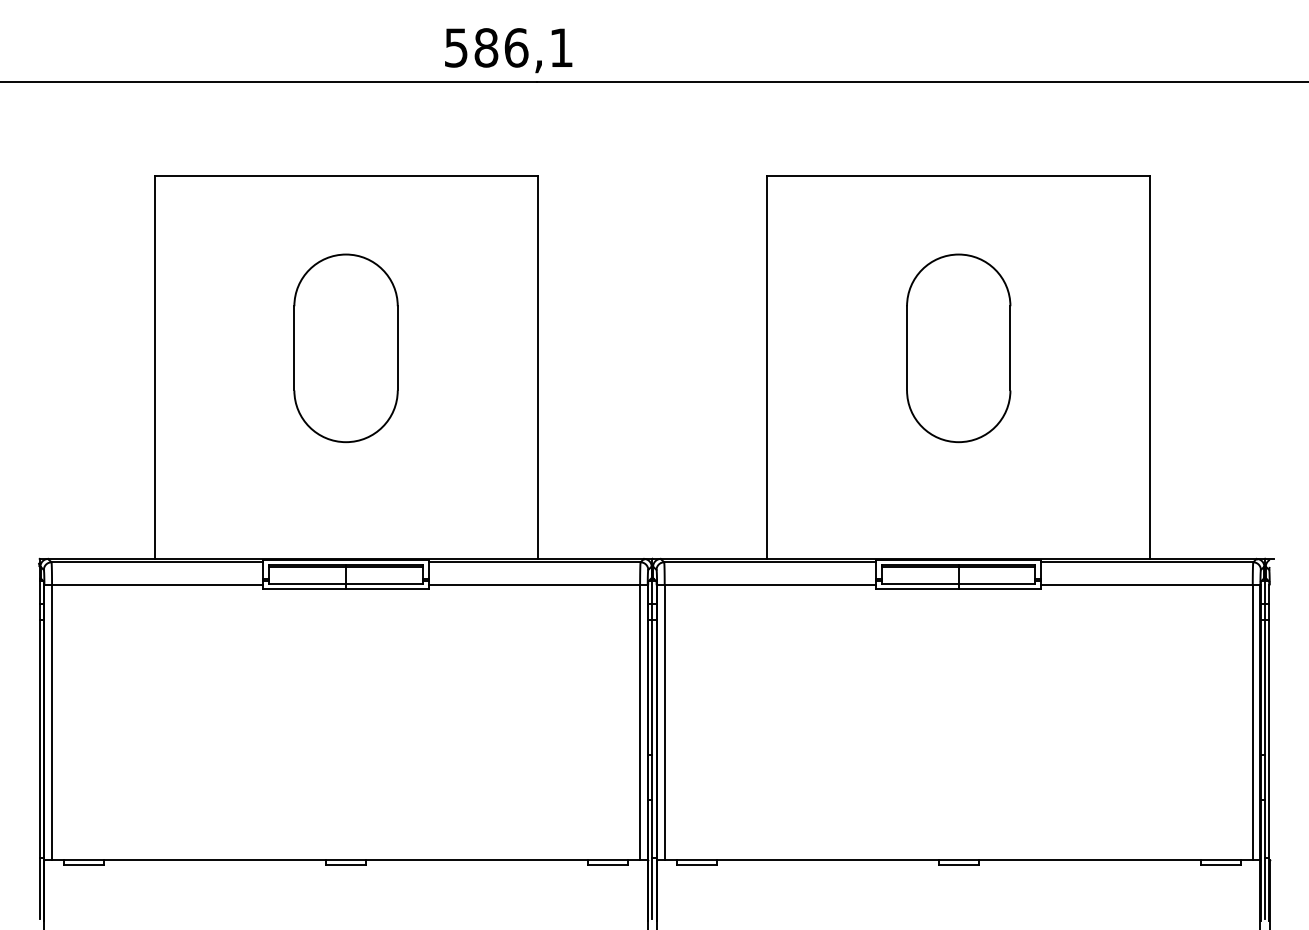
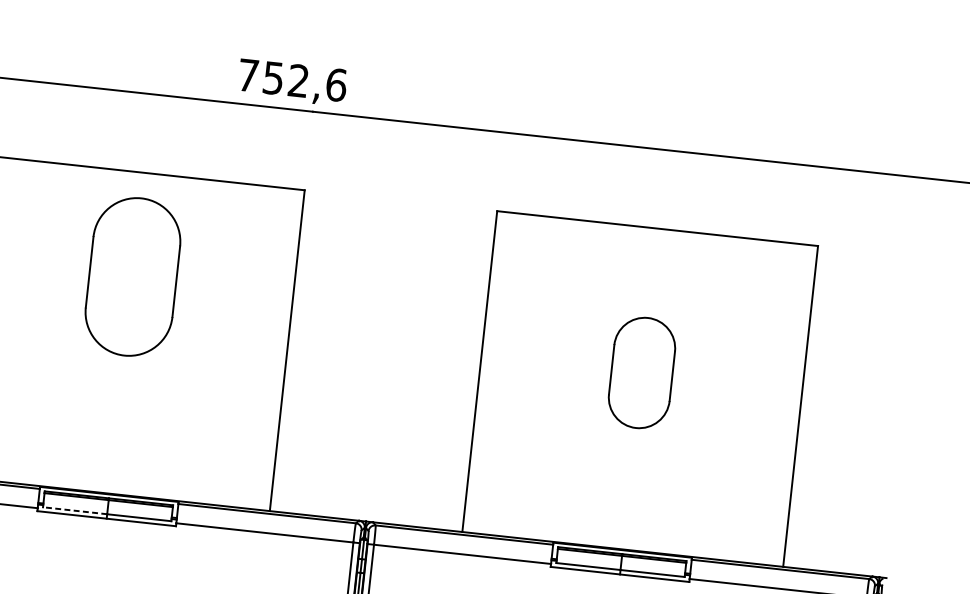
text: (509, 47) -> (292, 79), 586,1 -> 752,6
part: (345, 348) -> (132, 277), moved
part: (958, 348) -> (641, 373), size x0.7
line: (307, 583) -> (74, 510), solid -> dashed

